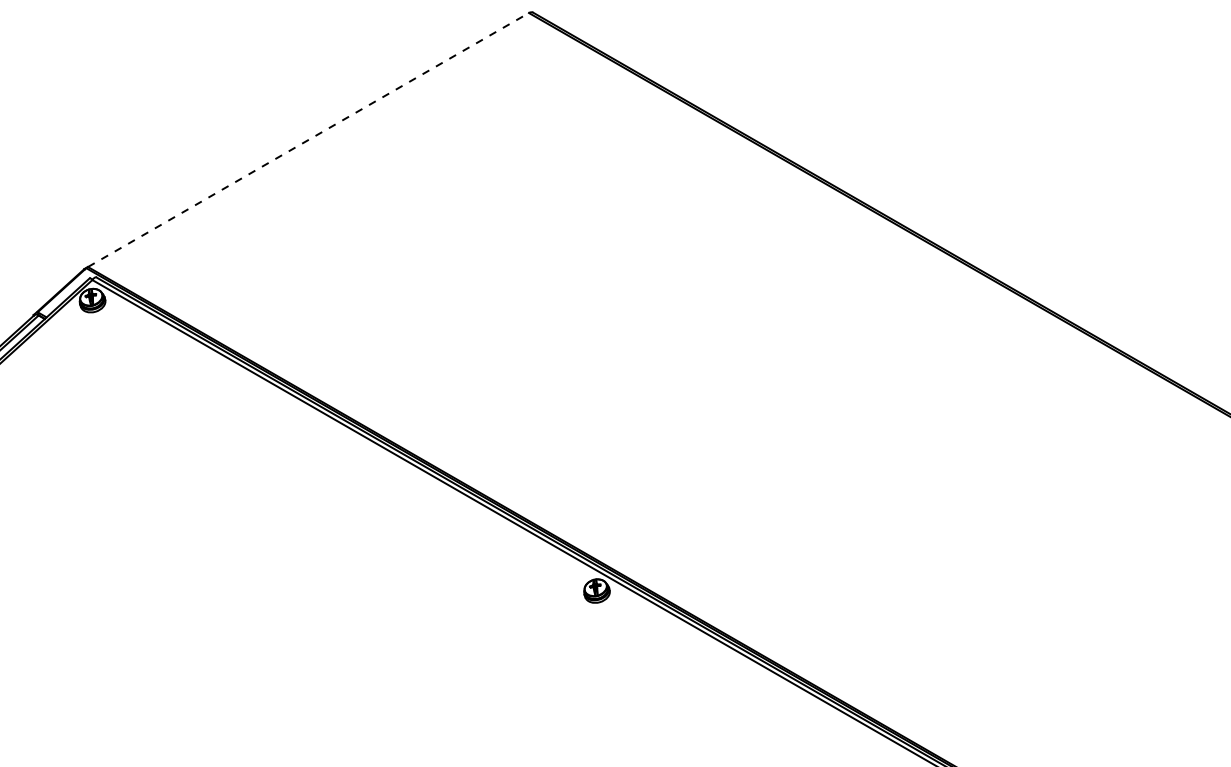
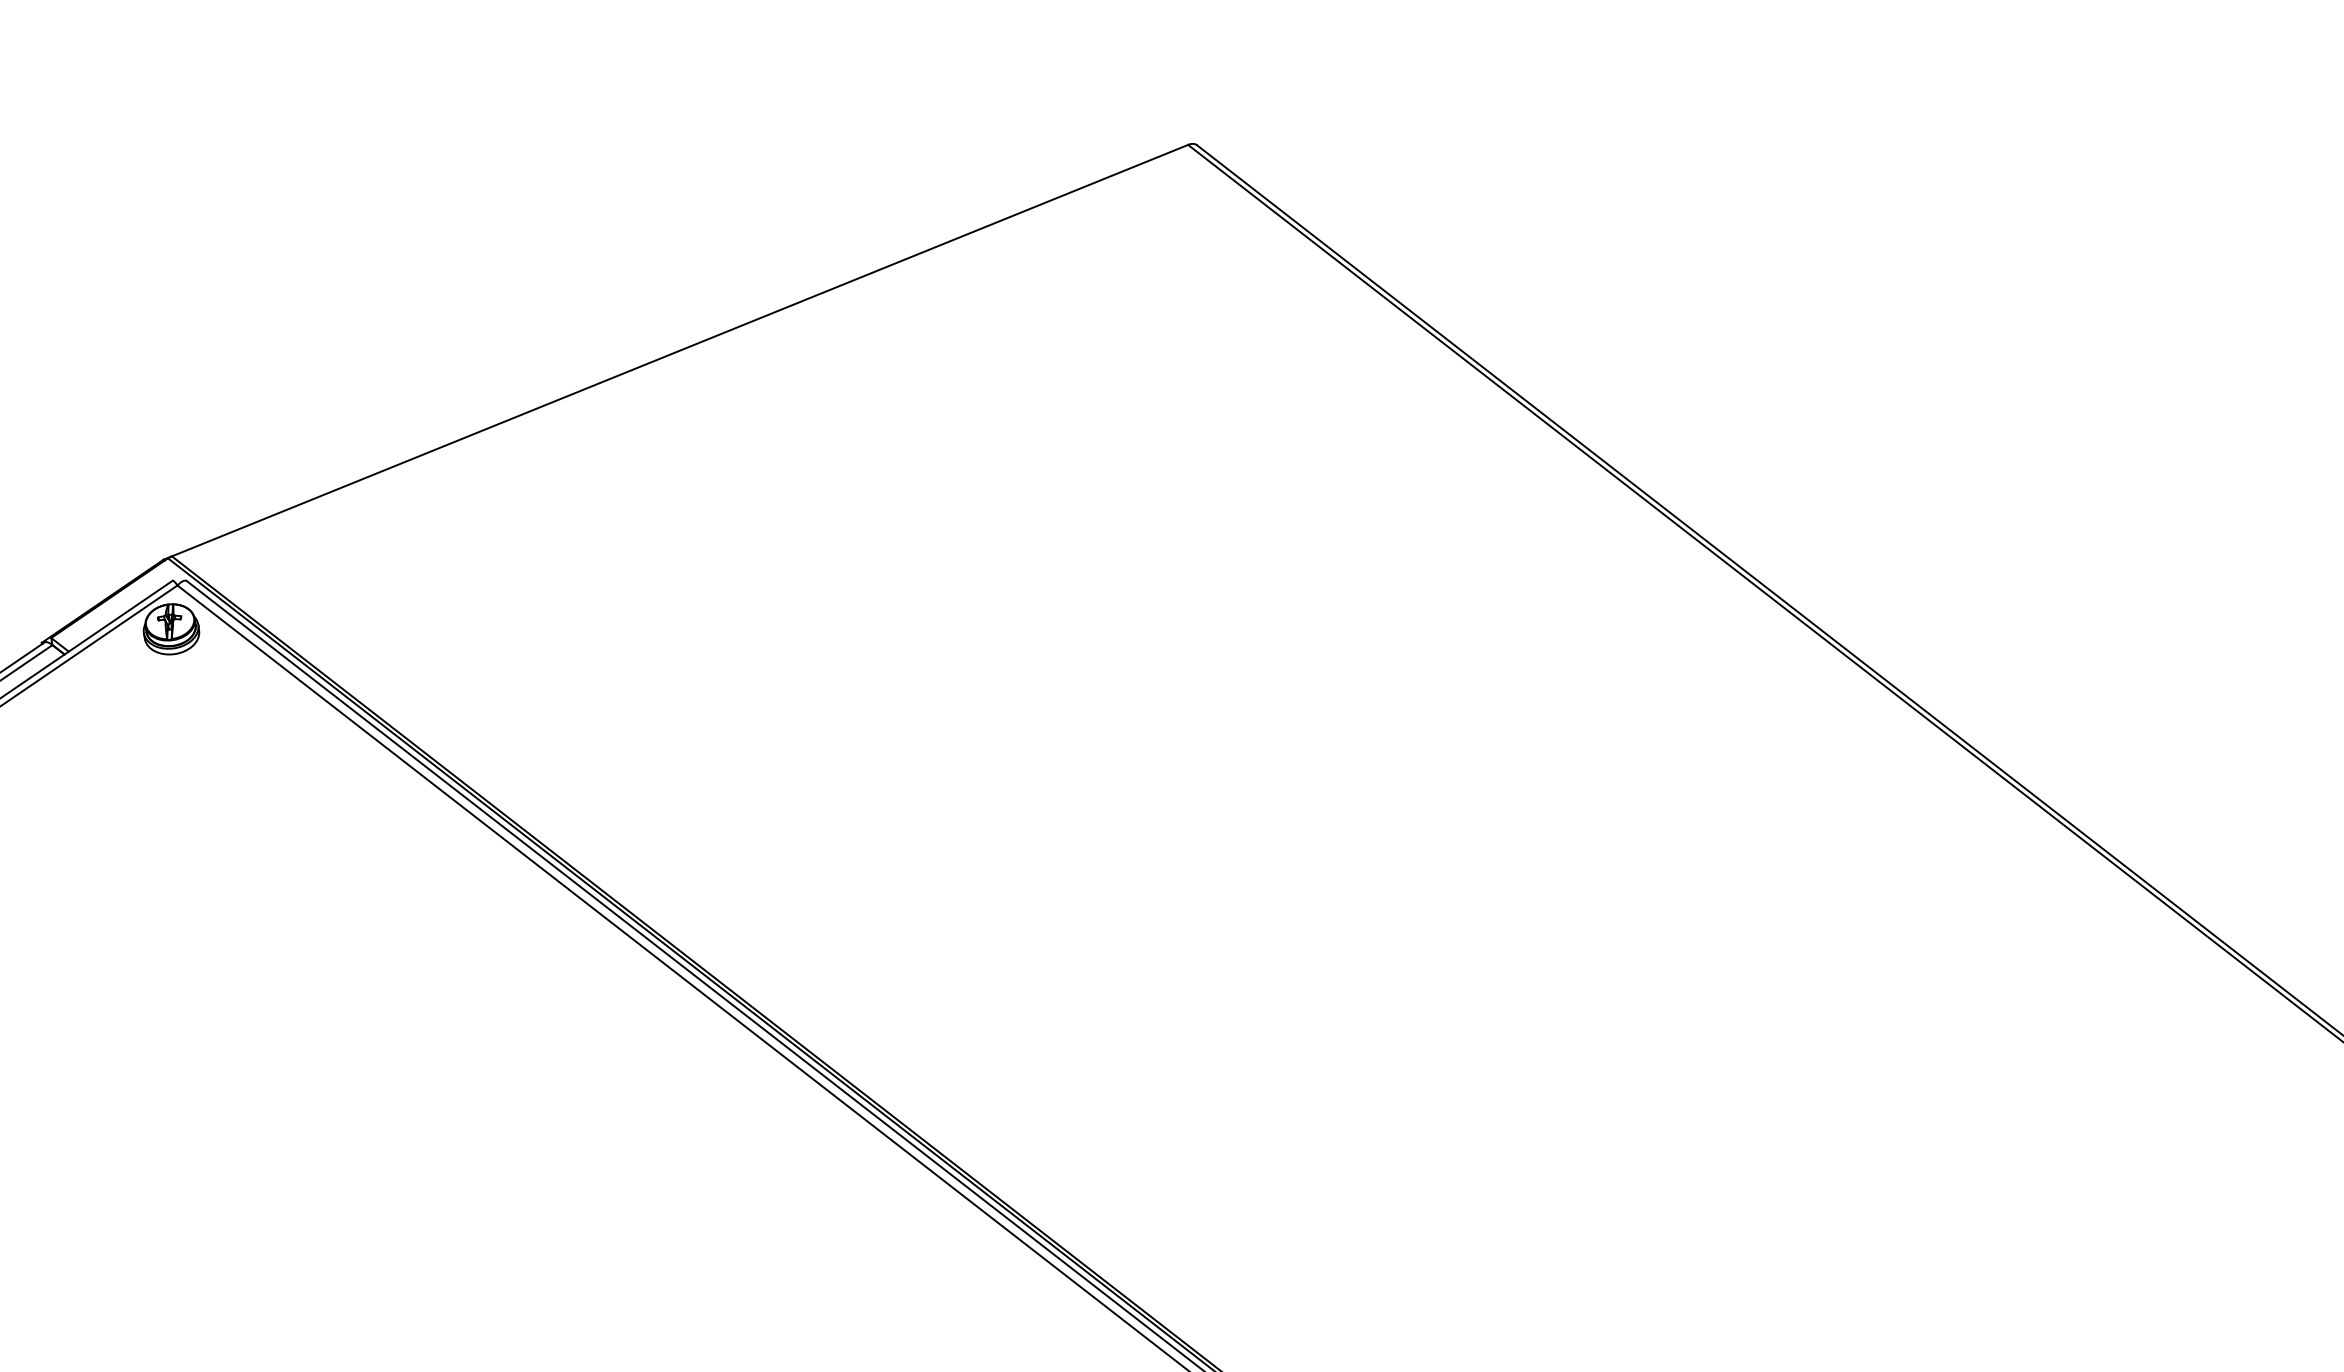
line: (308, 139) -> (680, 349), dashed -> solid

